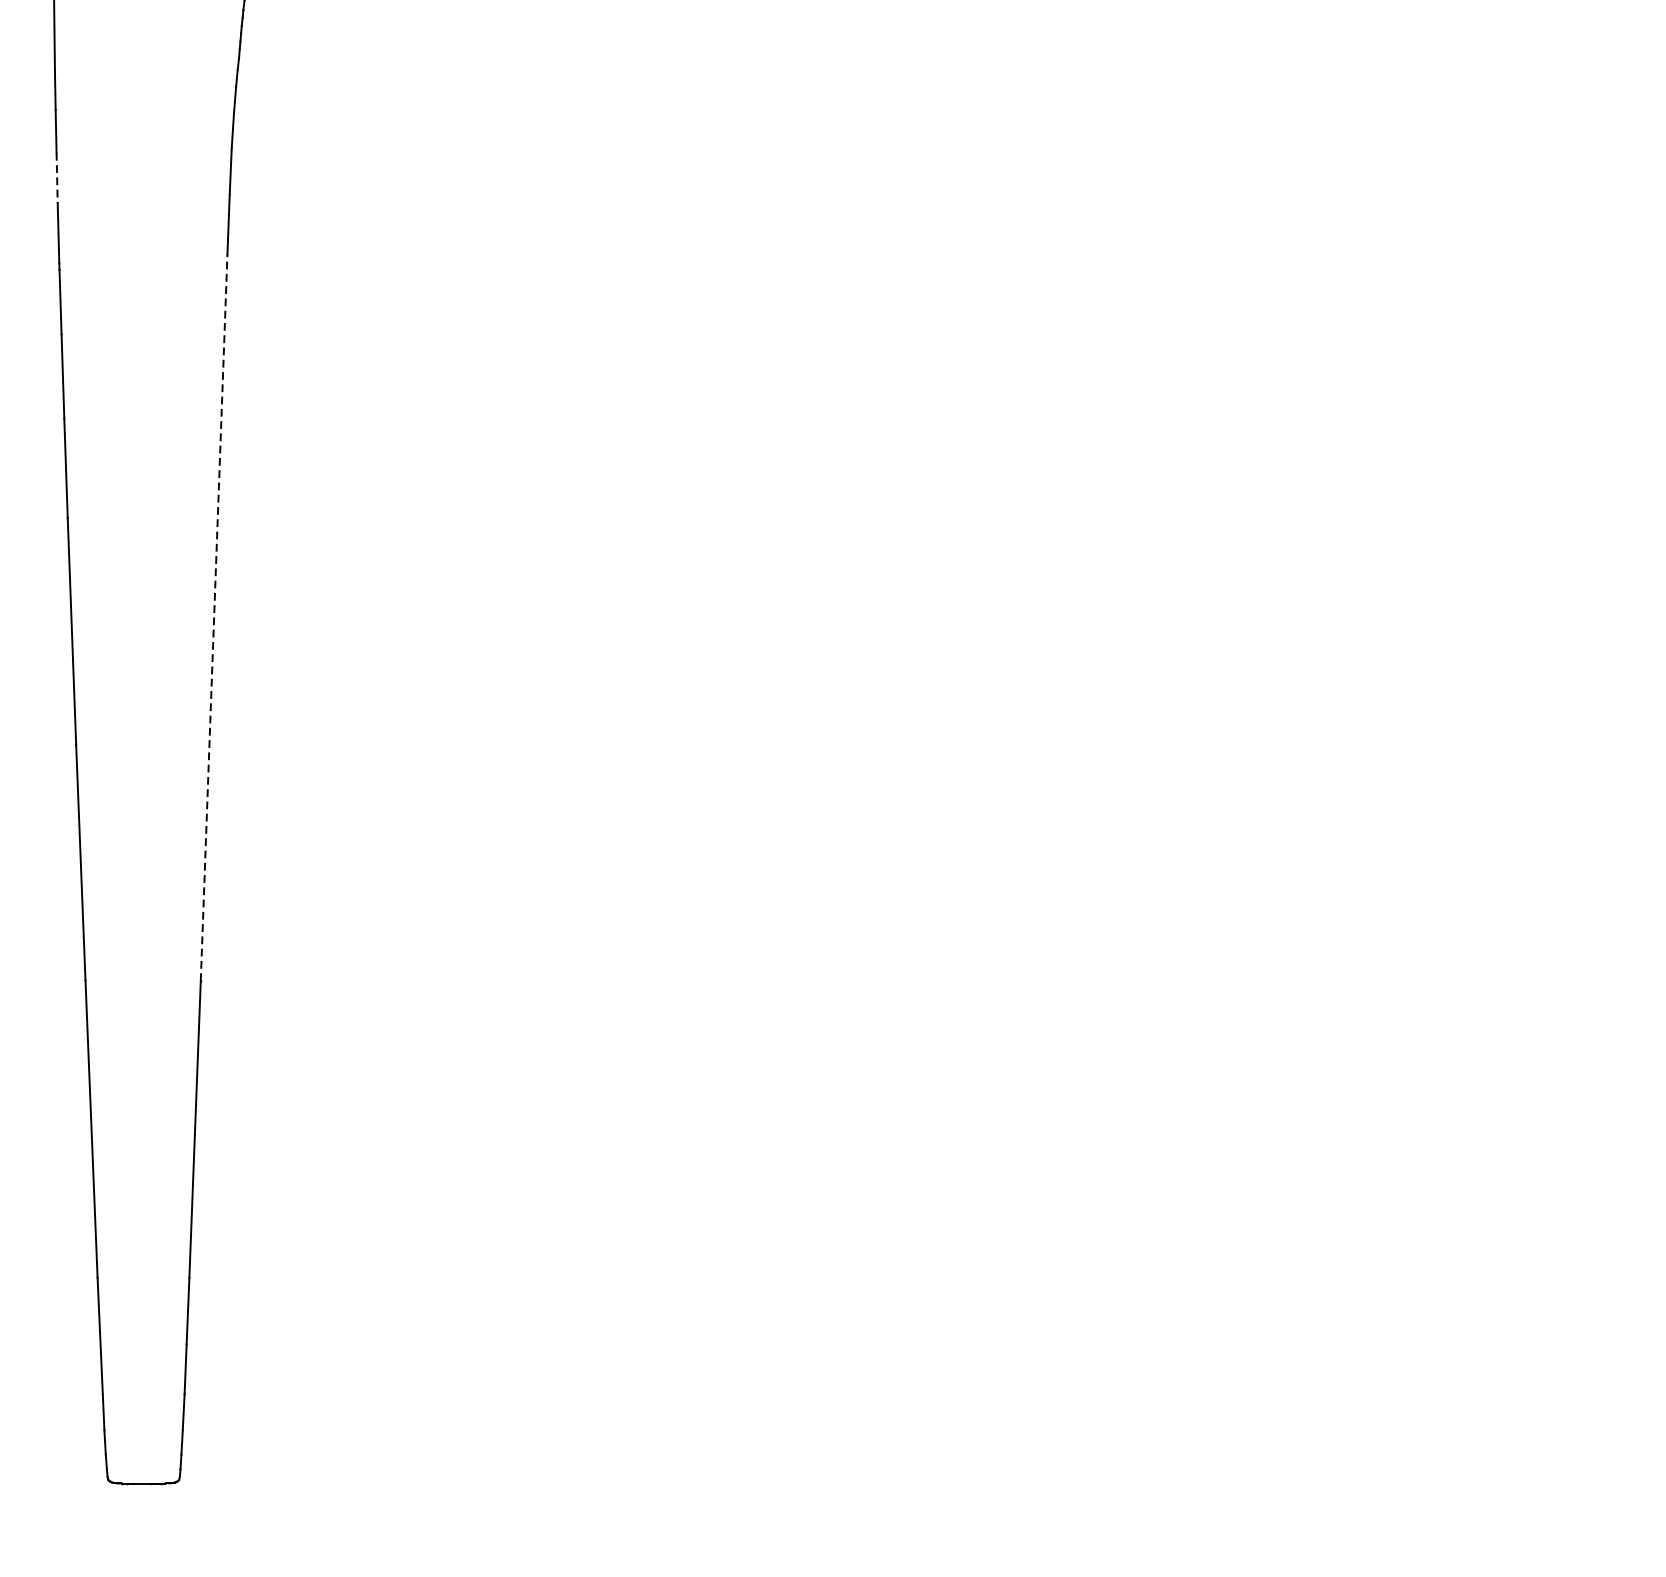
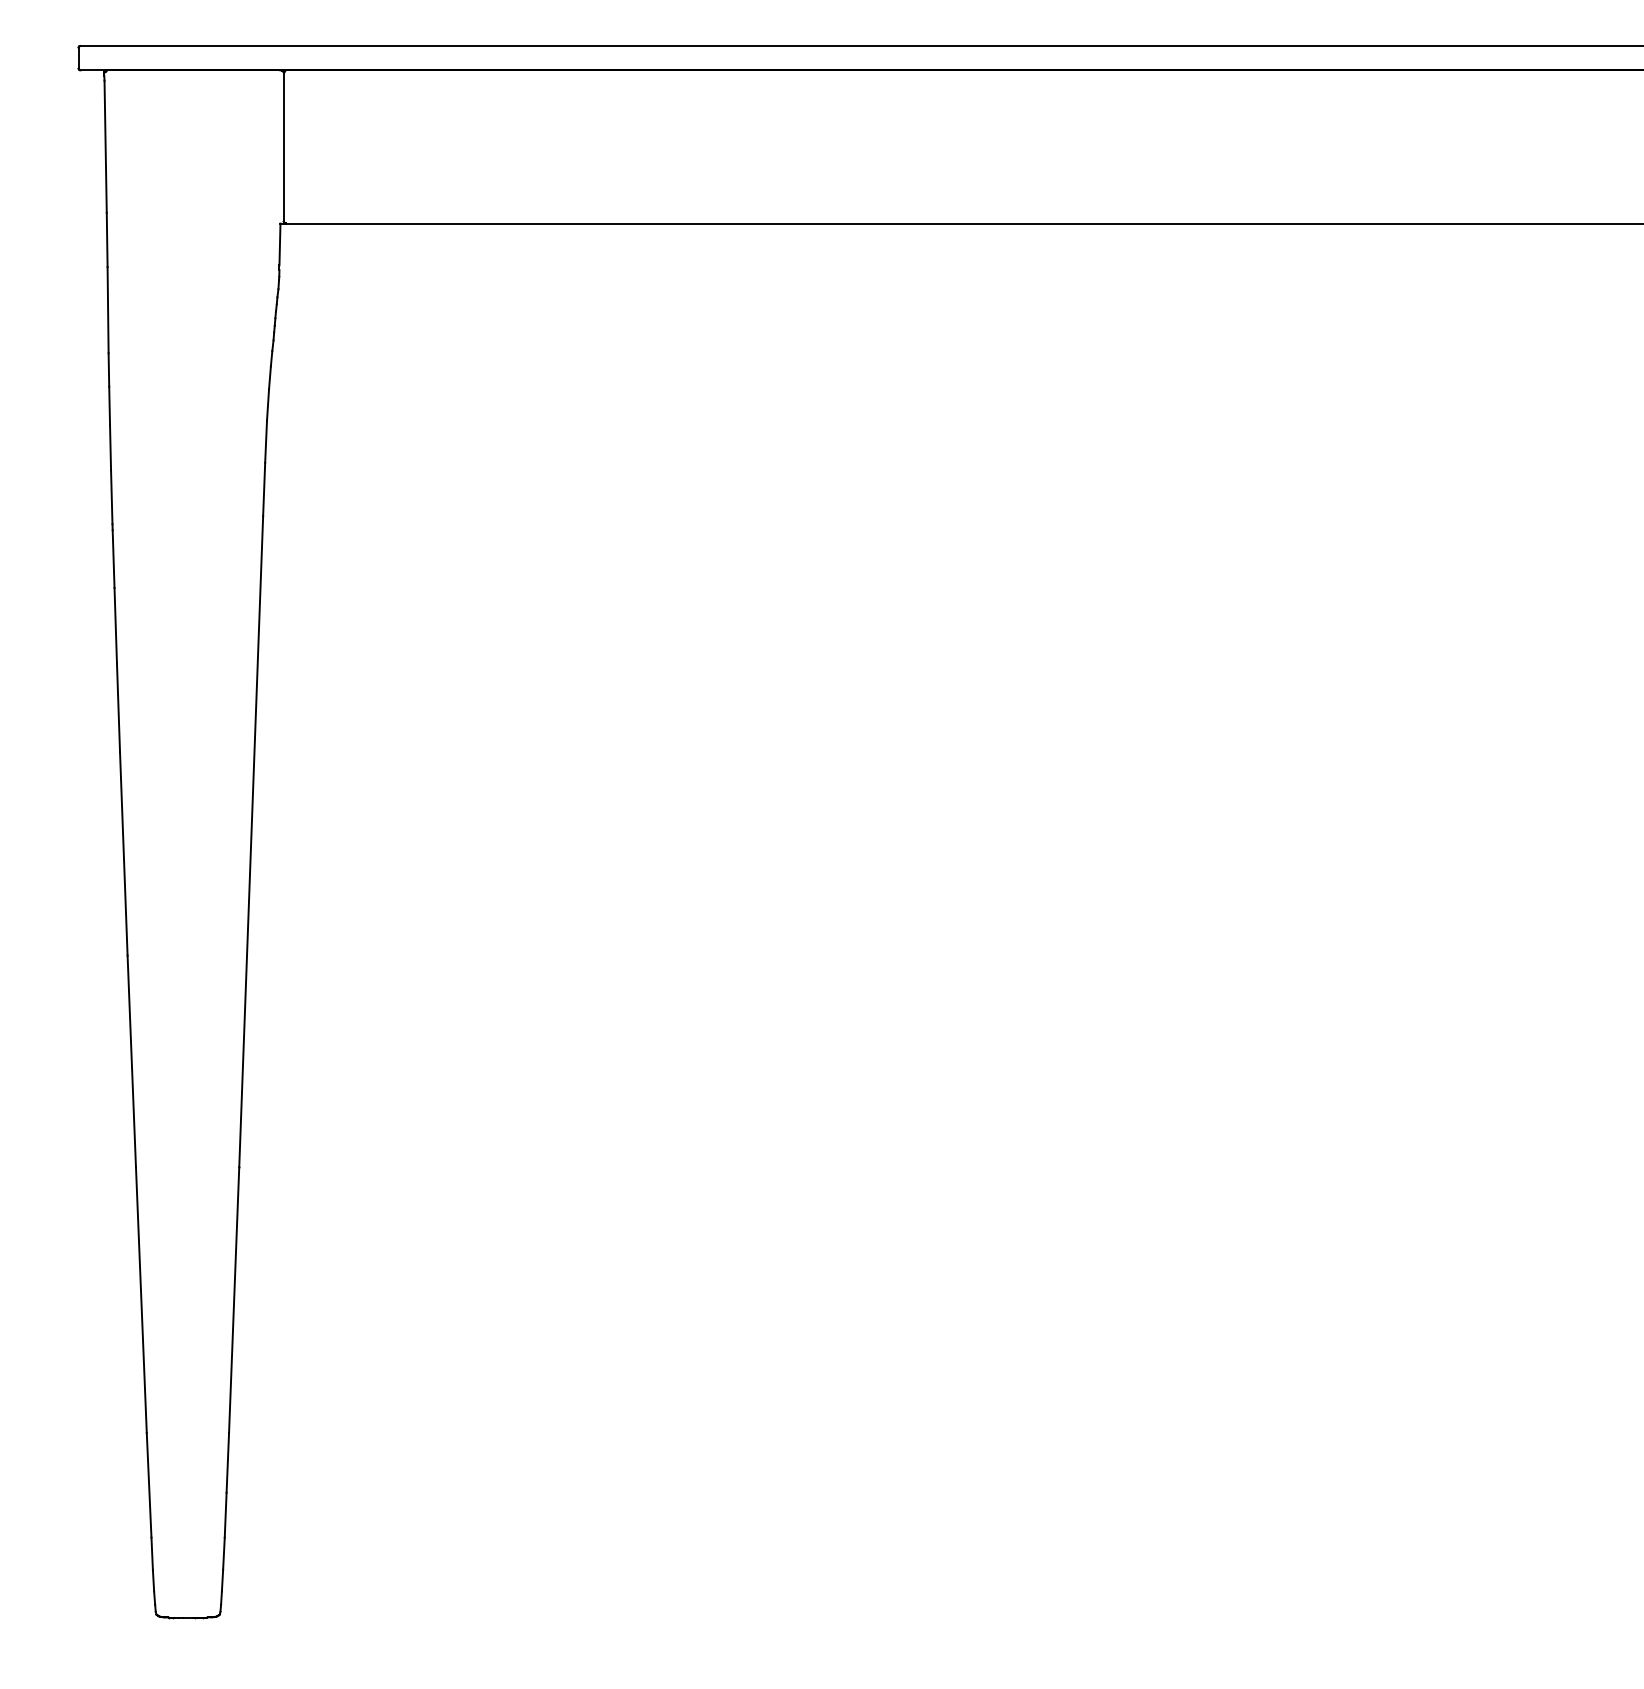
line: (57, 177) -> (110, 447), dashed -> solid
line: (214, 617) -> (251, 841), dashed -> solid

